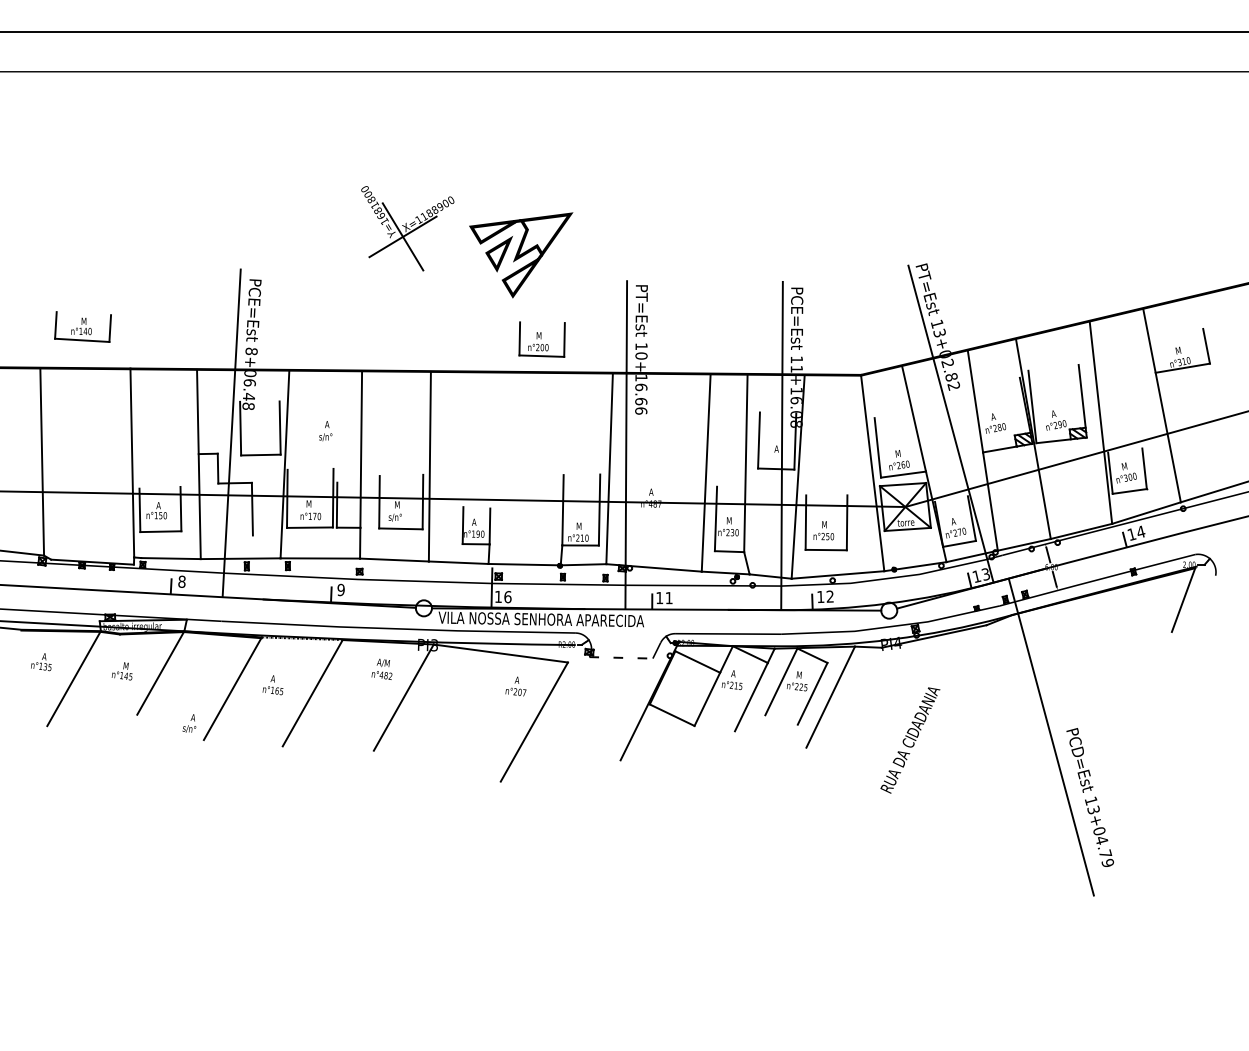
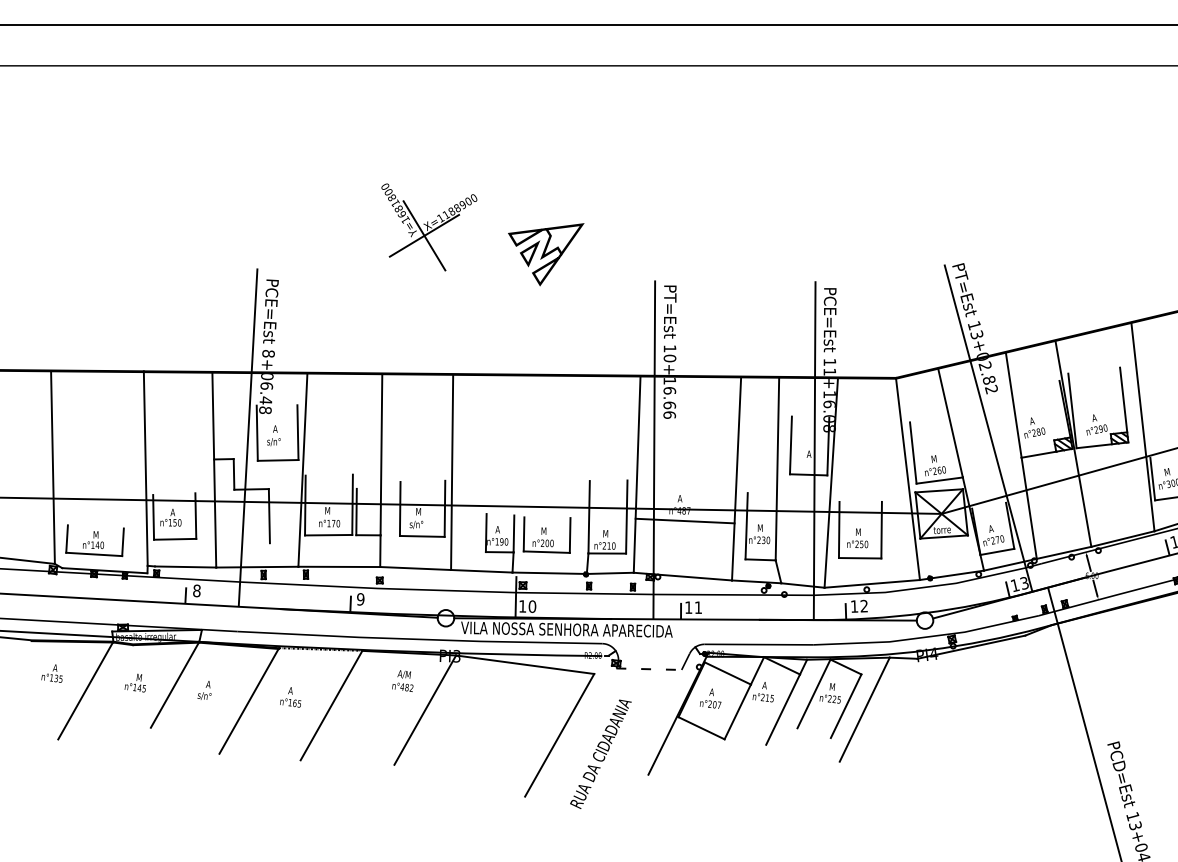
part: (521, 254) -> (546, 253), size x0.71
part: (82, 326) -> (94, 540), moved
part: (541, 339) -> (546, 535), moved
text: (325, 431) -> (273, 436), moved
line: (656, 513) -> (685, 520), added
text: (507, 596) -> (532, 606), 16 -> 10
text: (515, 686) -> (710, 698), moved
text: (189, 723) -> (204, 690), moved
text: (910, 740) -> (600, 754), moved

